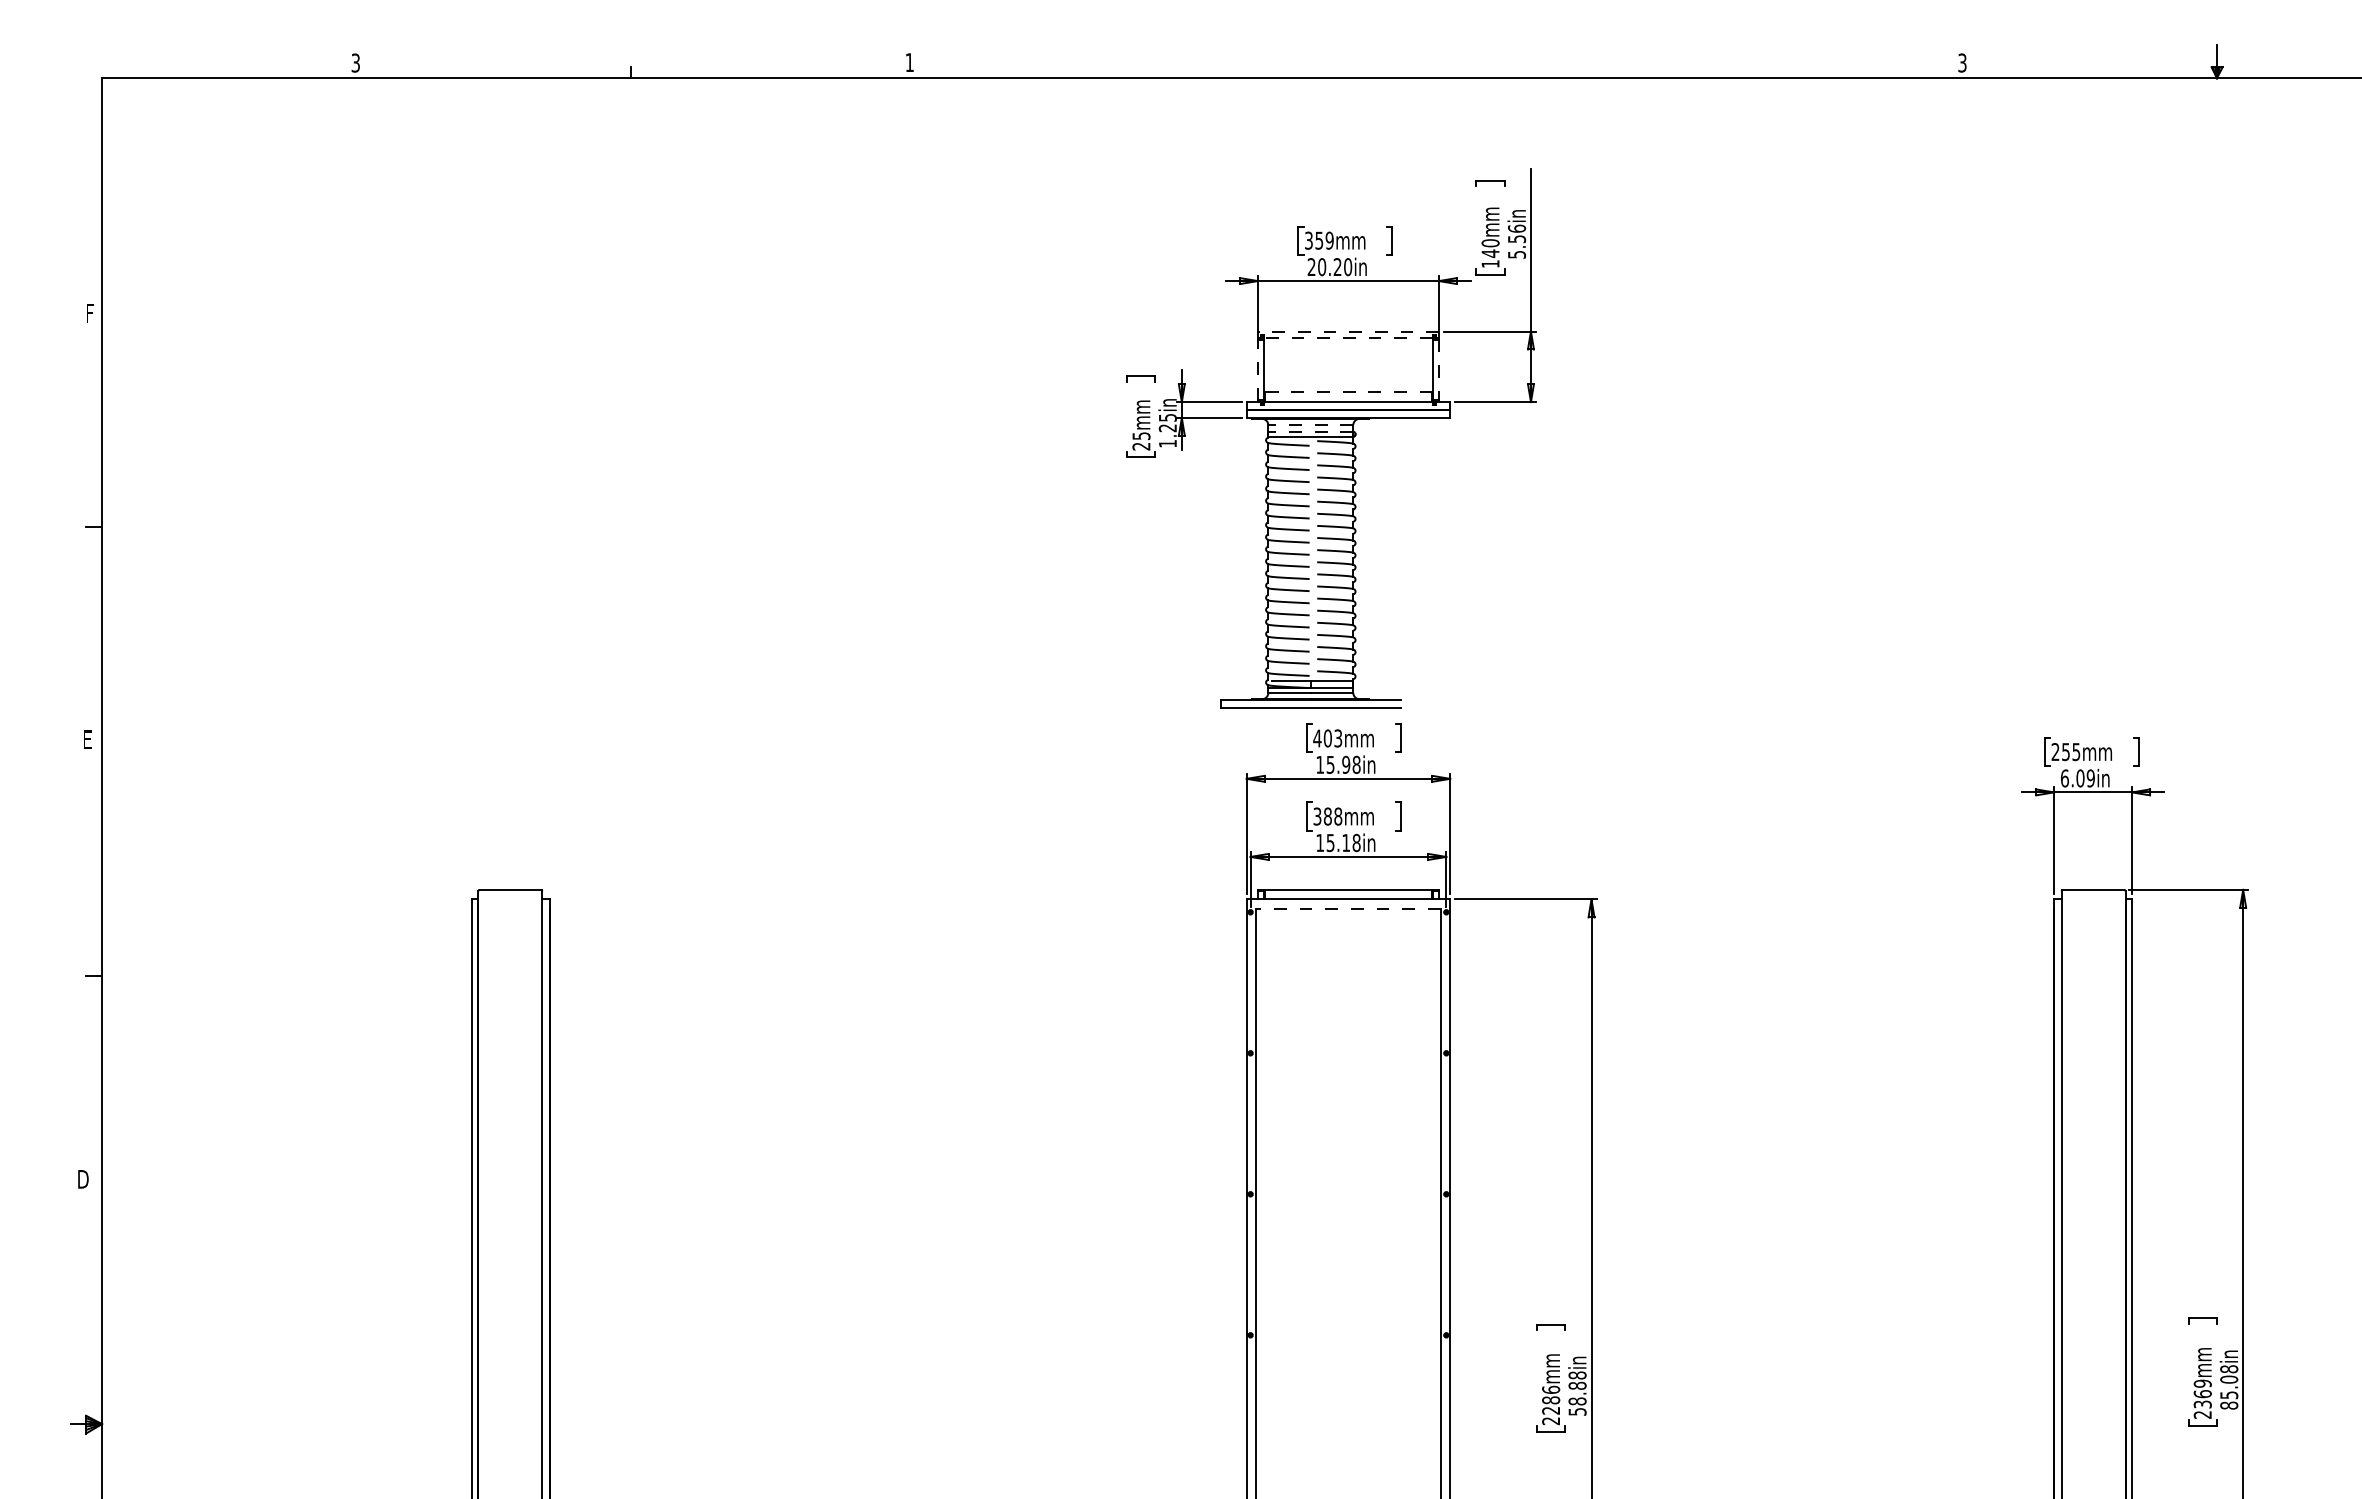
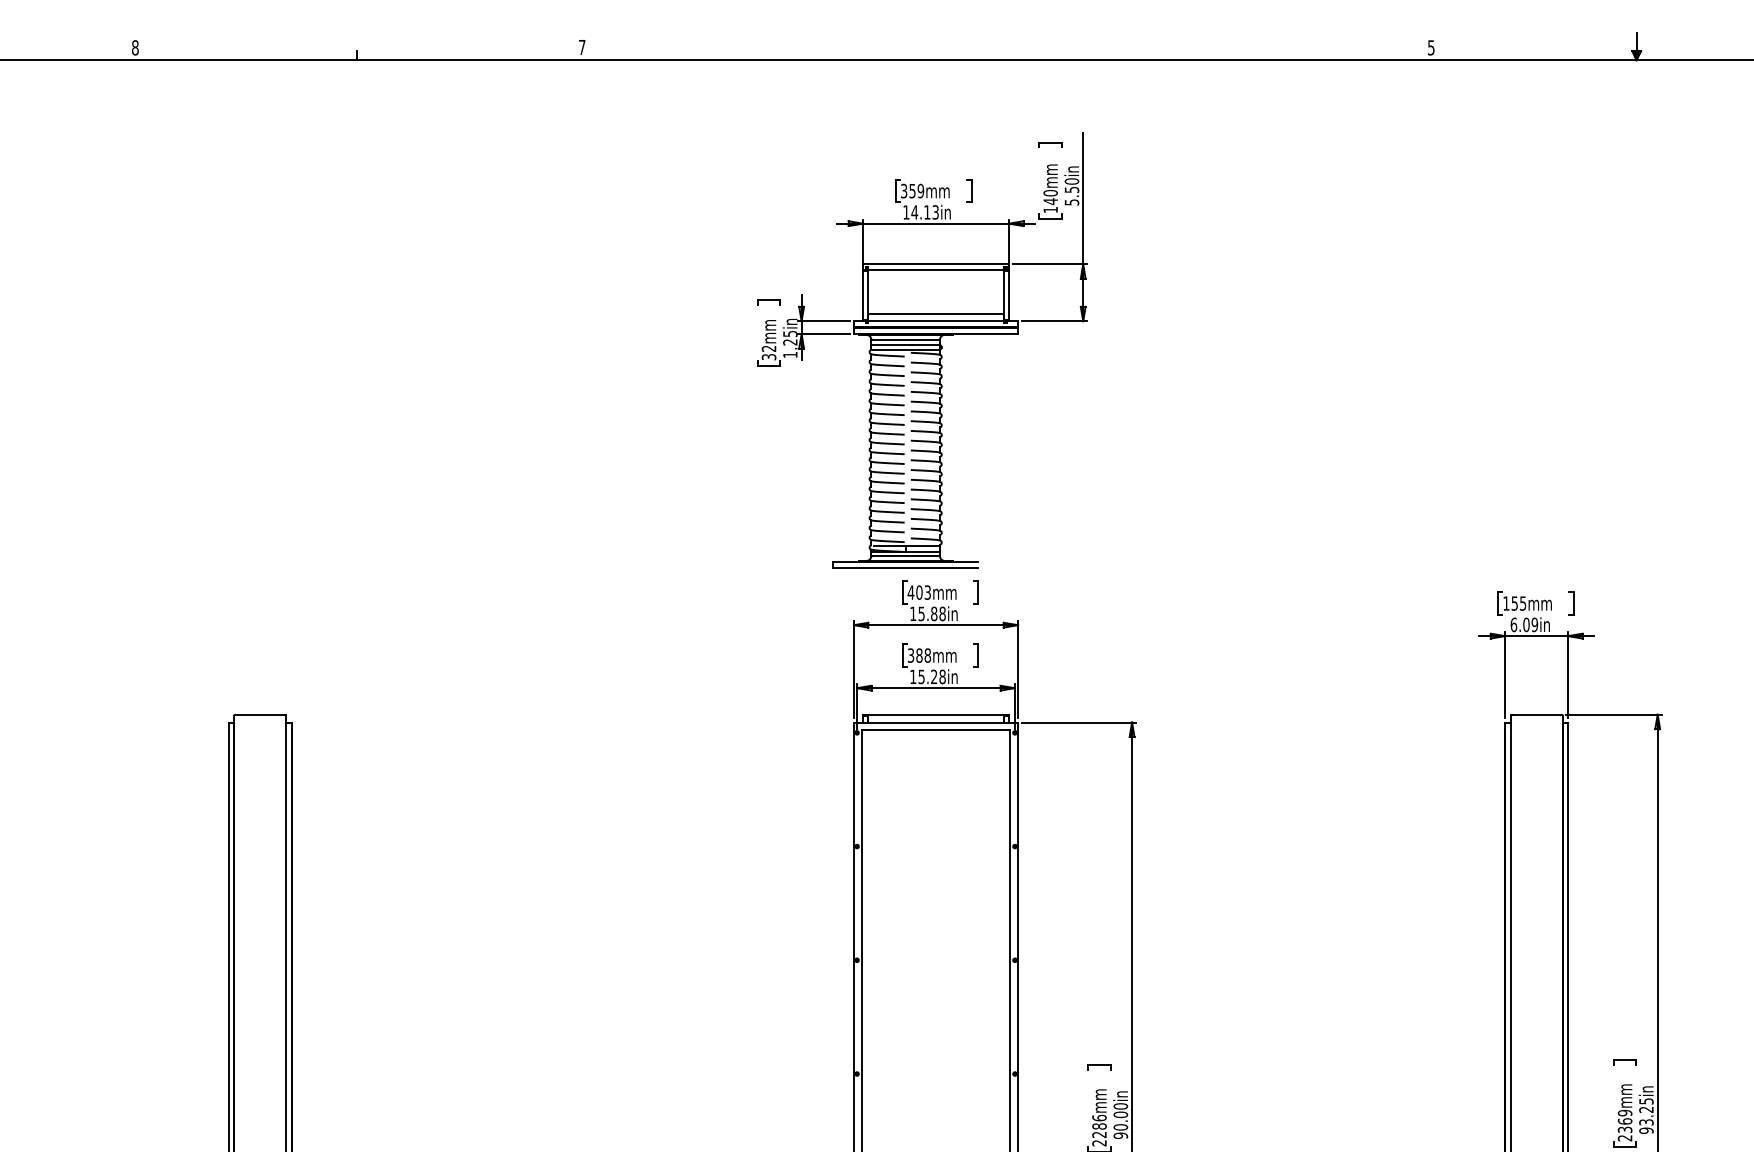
text: (355, 62) -> (135, 47), 3 -> 8
text: (909, 62) -> (581, 47), 1 -> 7
text: (1962, 62) -> (1431, 47), 3 -> 5
text: (1516, 228) -> (1071, 181), 5.56in -> 5.50in
text: (1329, 267) -> (920, 212), 20.20in -> 14.13in
line: (1348, 331) -> (936, 264), dashed -> solid
line: (1347, 337) -> (935, 269), dashed -> solid
line: (1257, 369) -> (862, 295), dashed -> solid
line: (1439, 370) -> (1009, 295), dashed -> solid
line: (1348, 392) -> (936, 313), dashed -> solid
line: (1310, 425) -> (905, 340), dashed -> solid
line: (1310, 431) -> (905, 345), dashed -> solid
text: (1141, 441) -> (769, 353), 25mm -> 32mm
text: (2055, 751) -> (1506, 603), 255mm -> 155mm
text: (1346, 764) -> (934, 613), 15.98in -> 15.88in
text: (1345, 842) -> (933, 676), 15.18in -> 15.28in
line: (1347, 909) -> (935, 730), dashed -> solid
text: (2229, 1387) -> (1646, 1116), 85.08in -> 93.25in
text: (1577, 1393) -> (1120, 1120), 58.88in -> 90.00in

